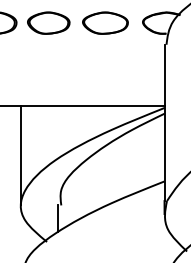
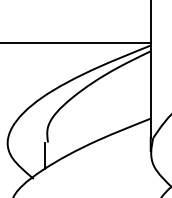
line: (21, 155) -> (8, 92), removed

